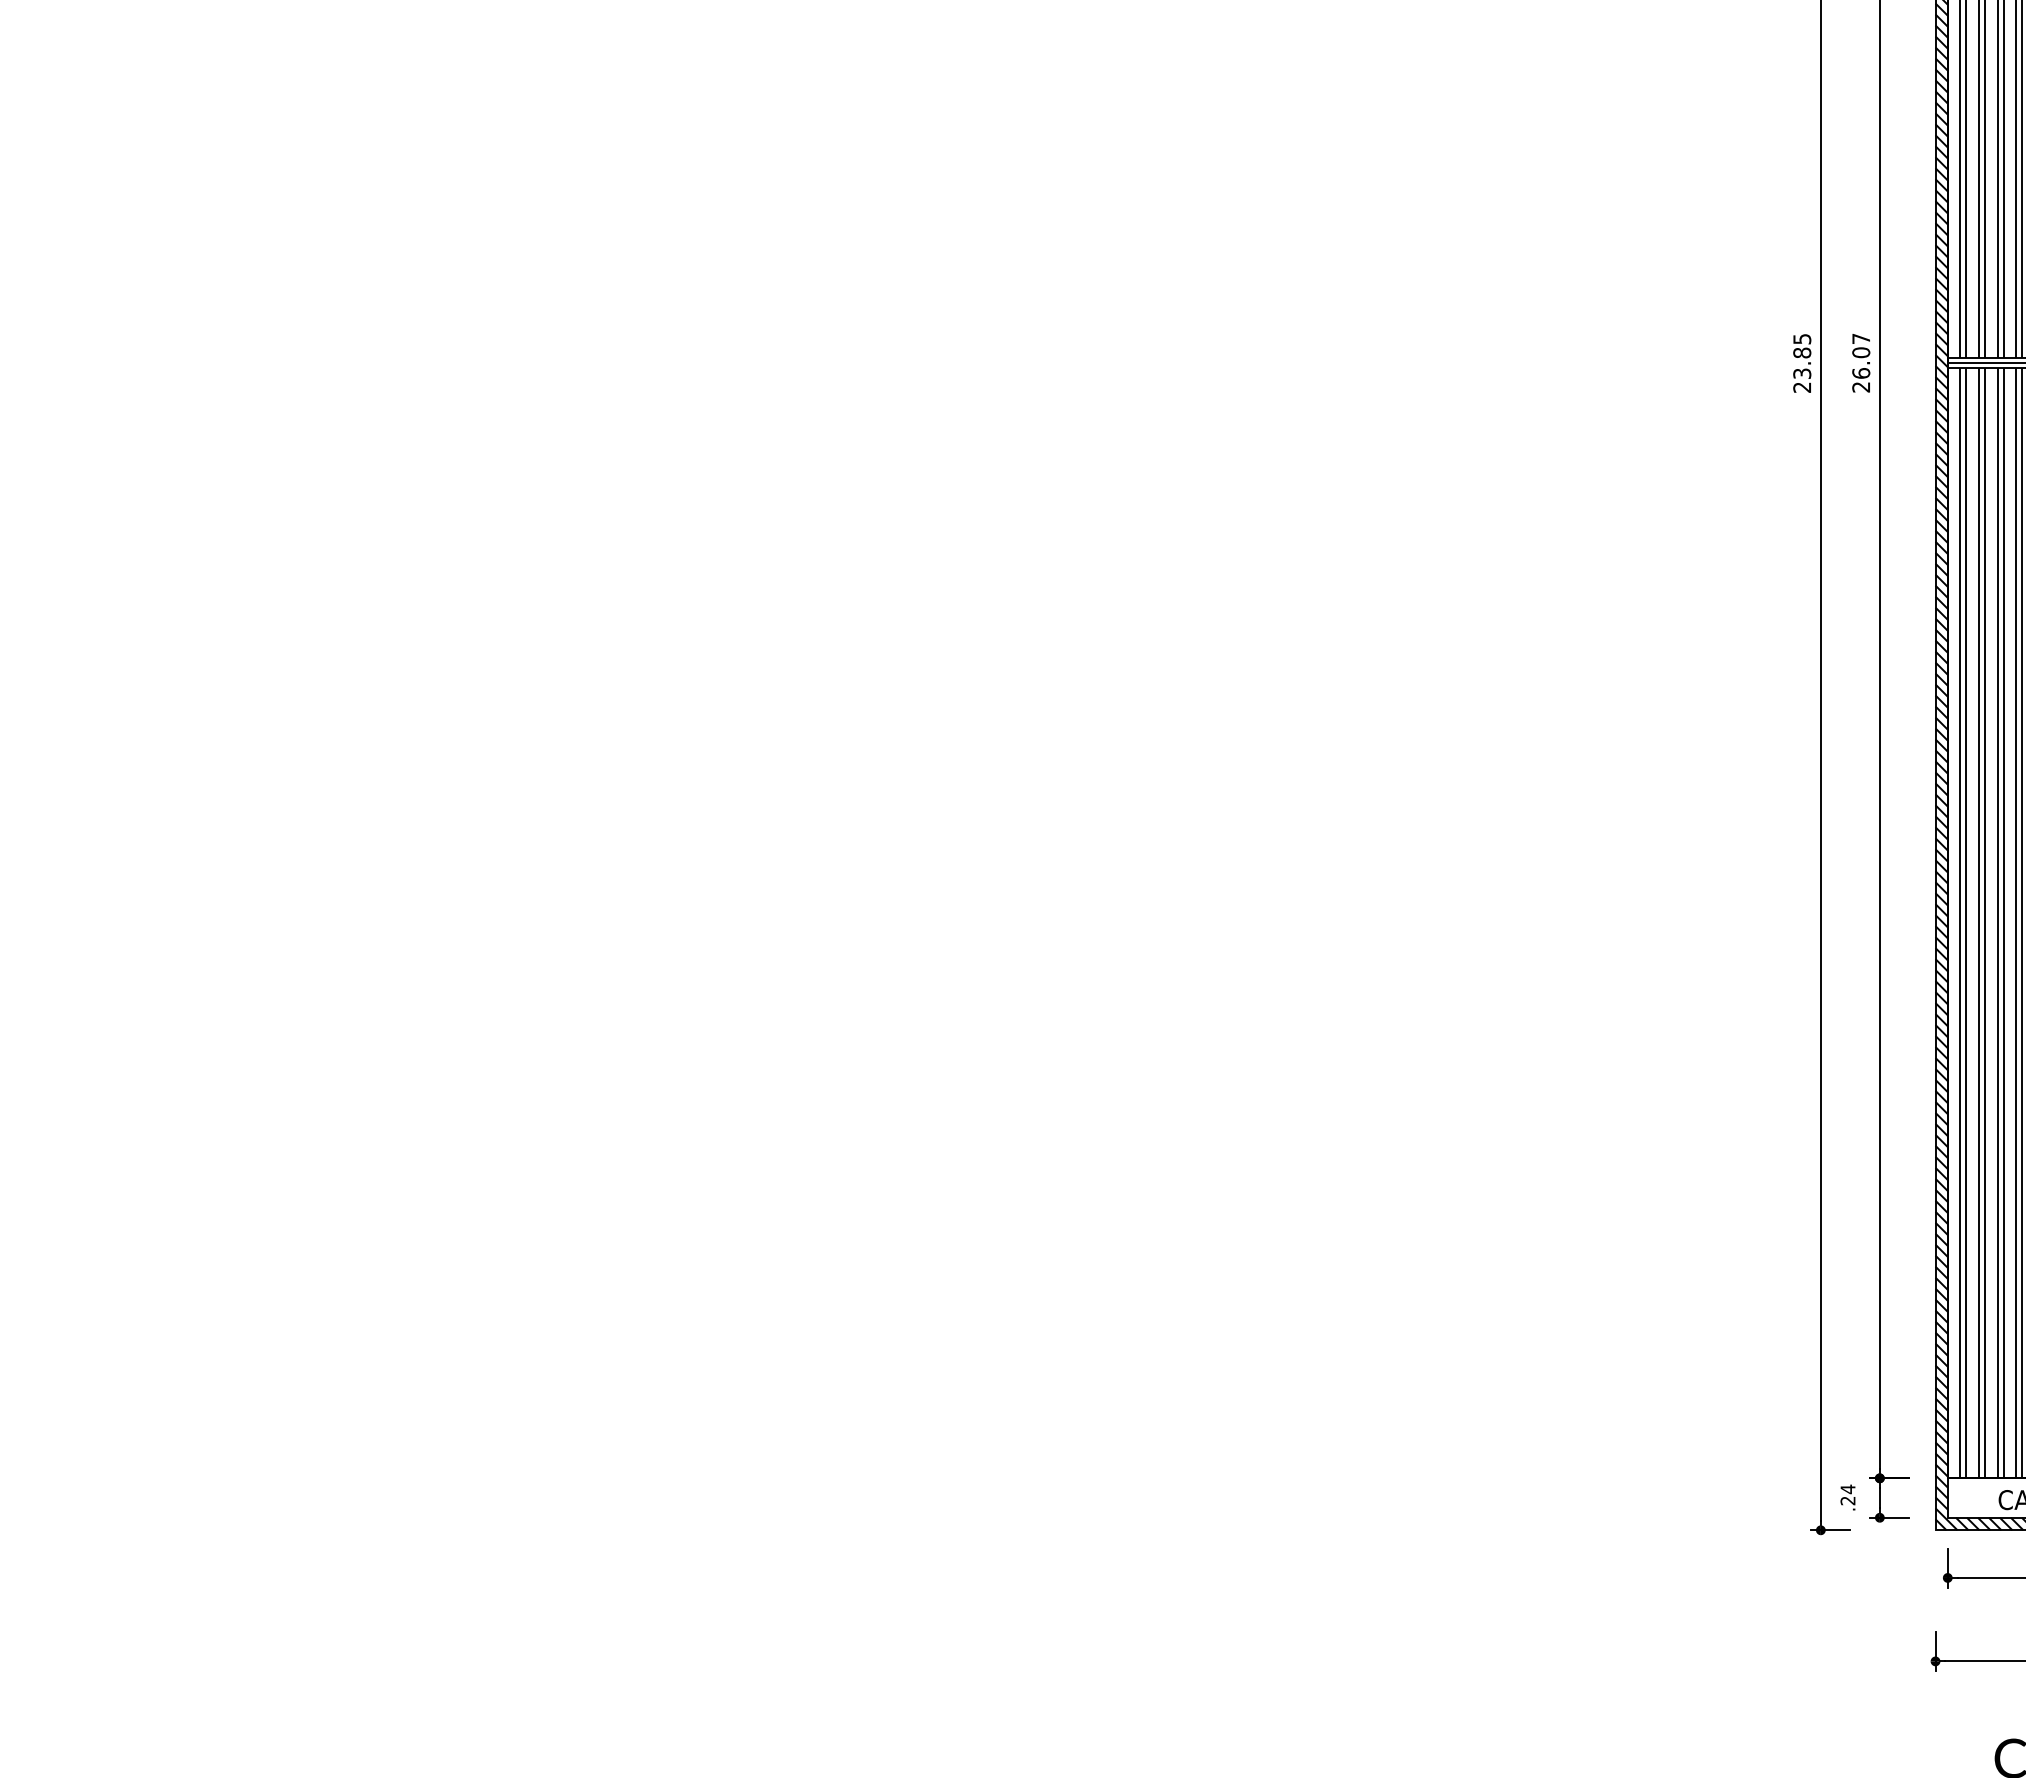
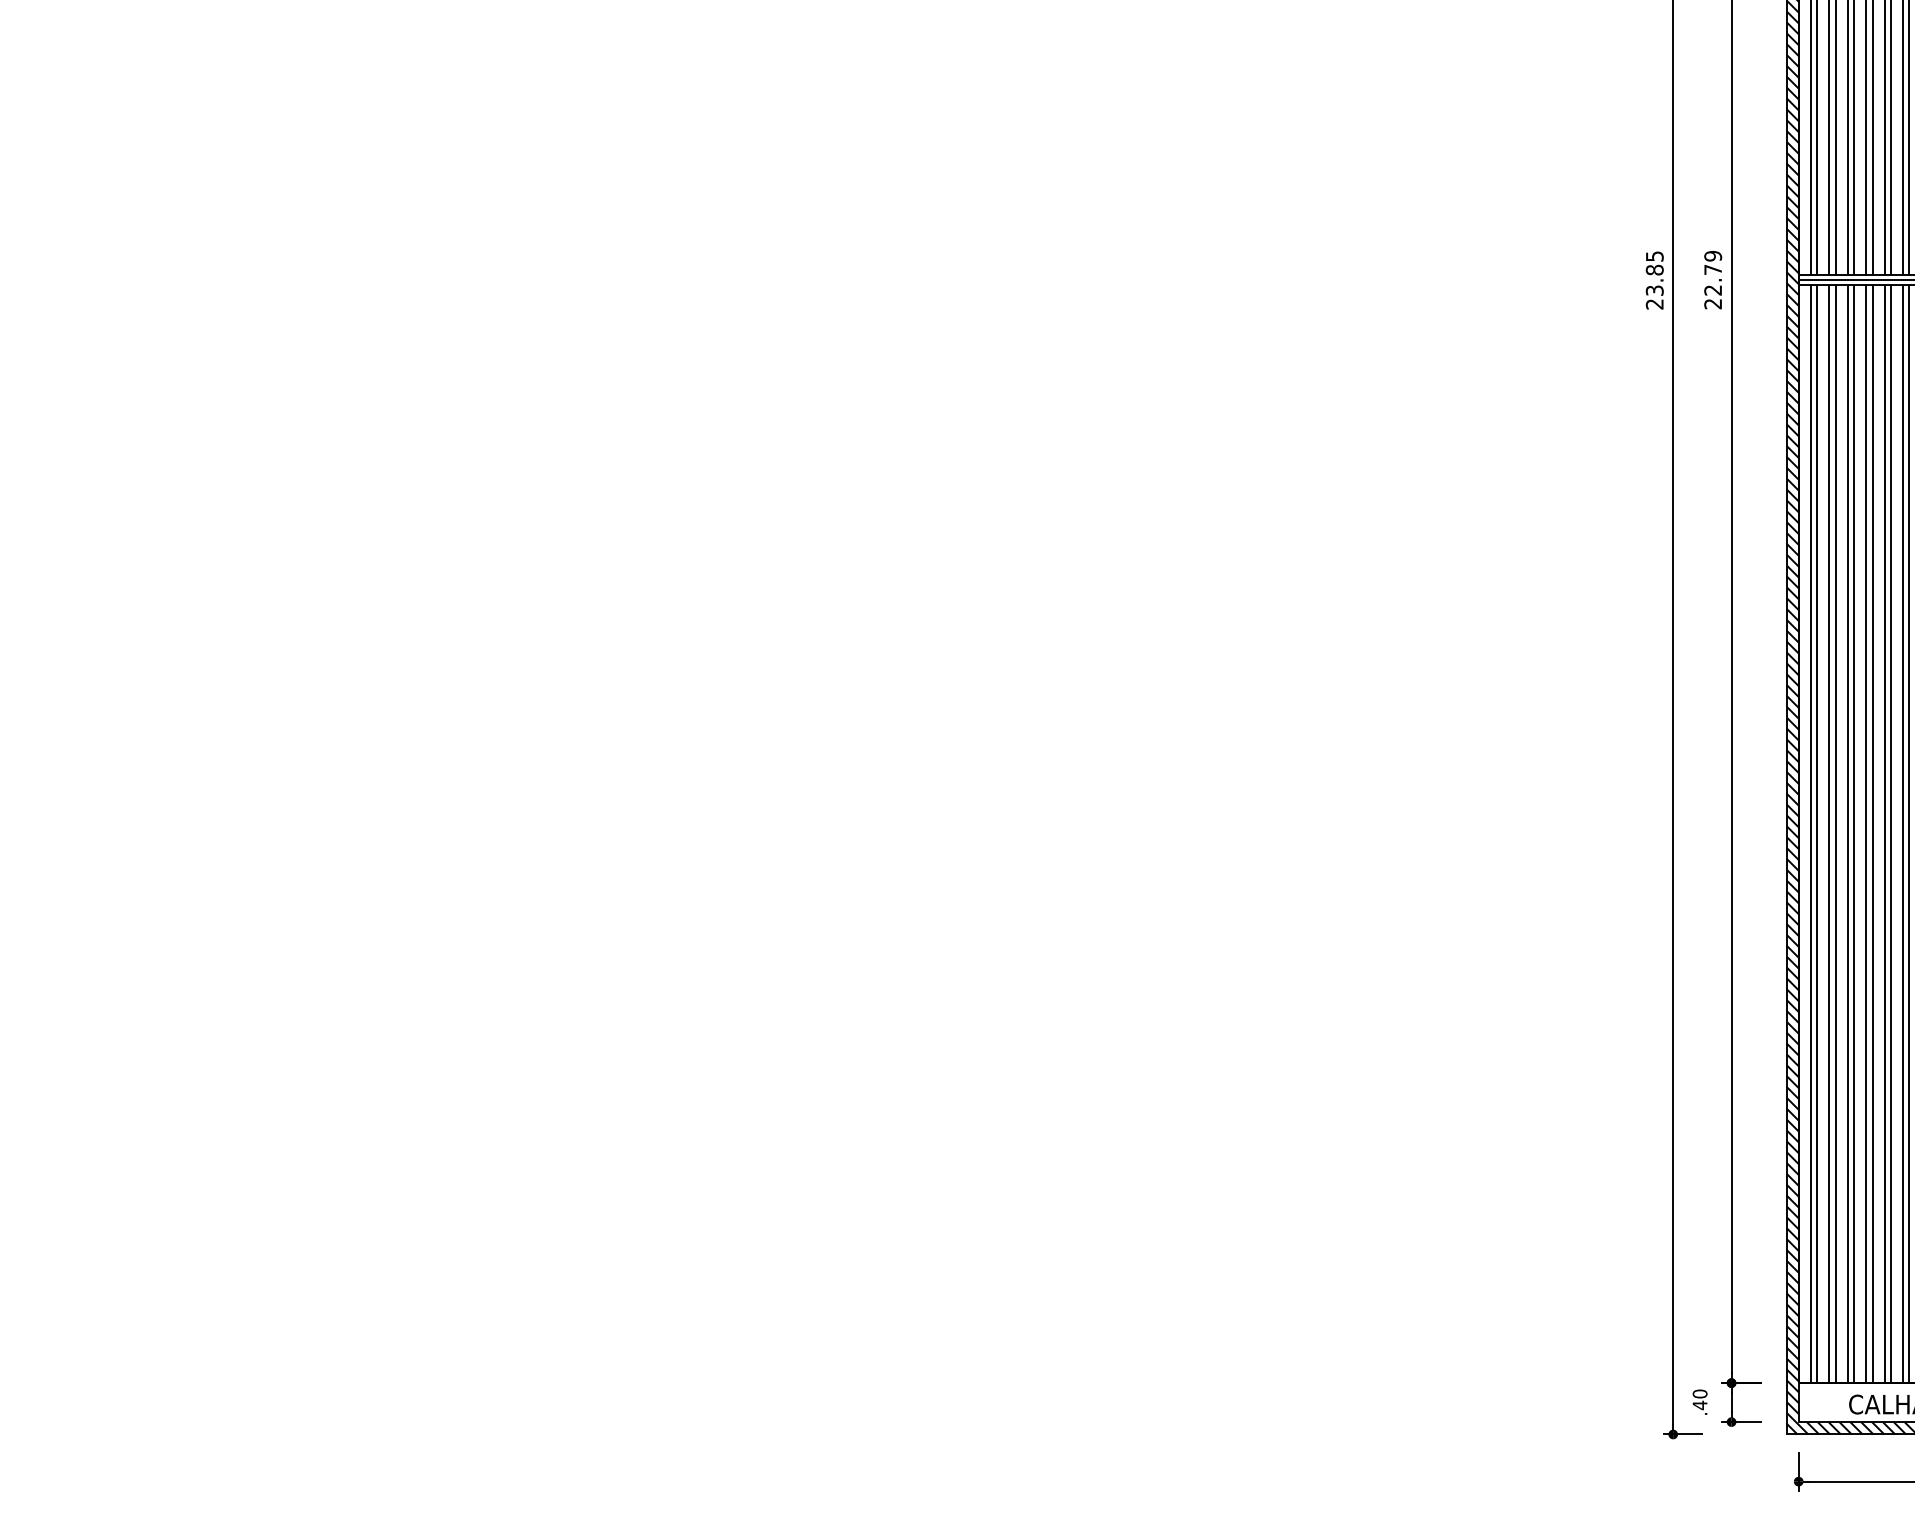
text: (1861, 355) -> (1713, 272), 26.07 -> 22.79
text: (1847, 1494) -> (1699, 1399), .24 -> .40

